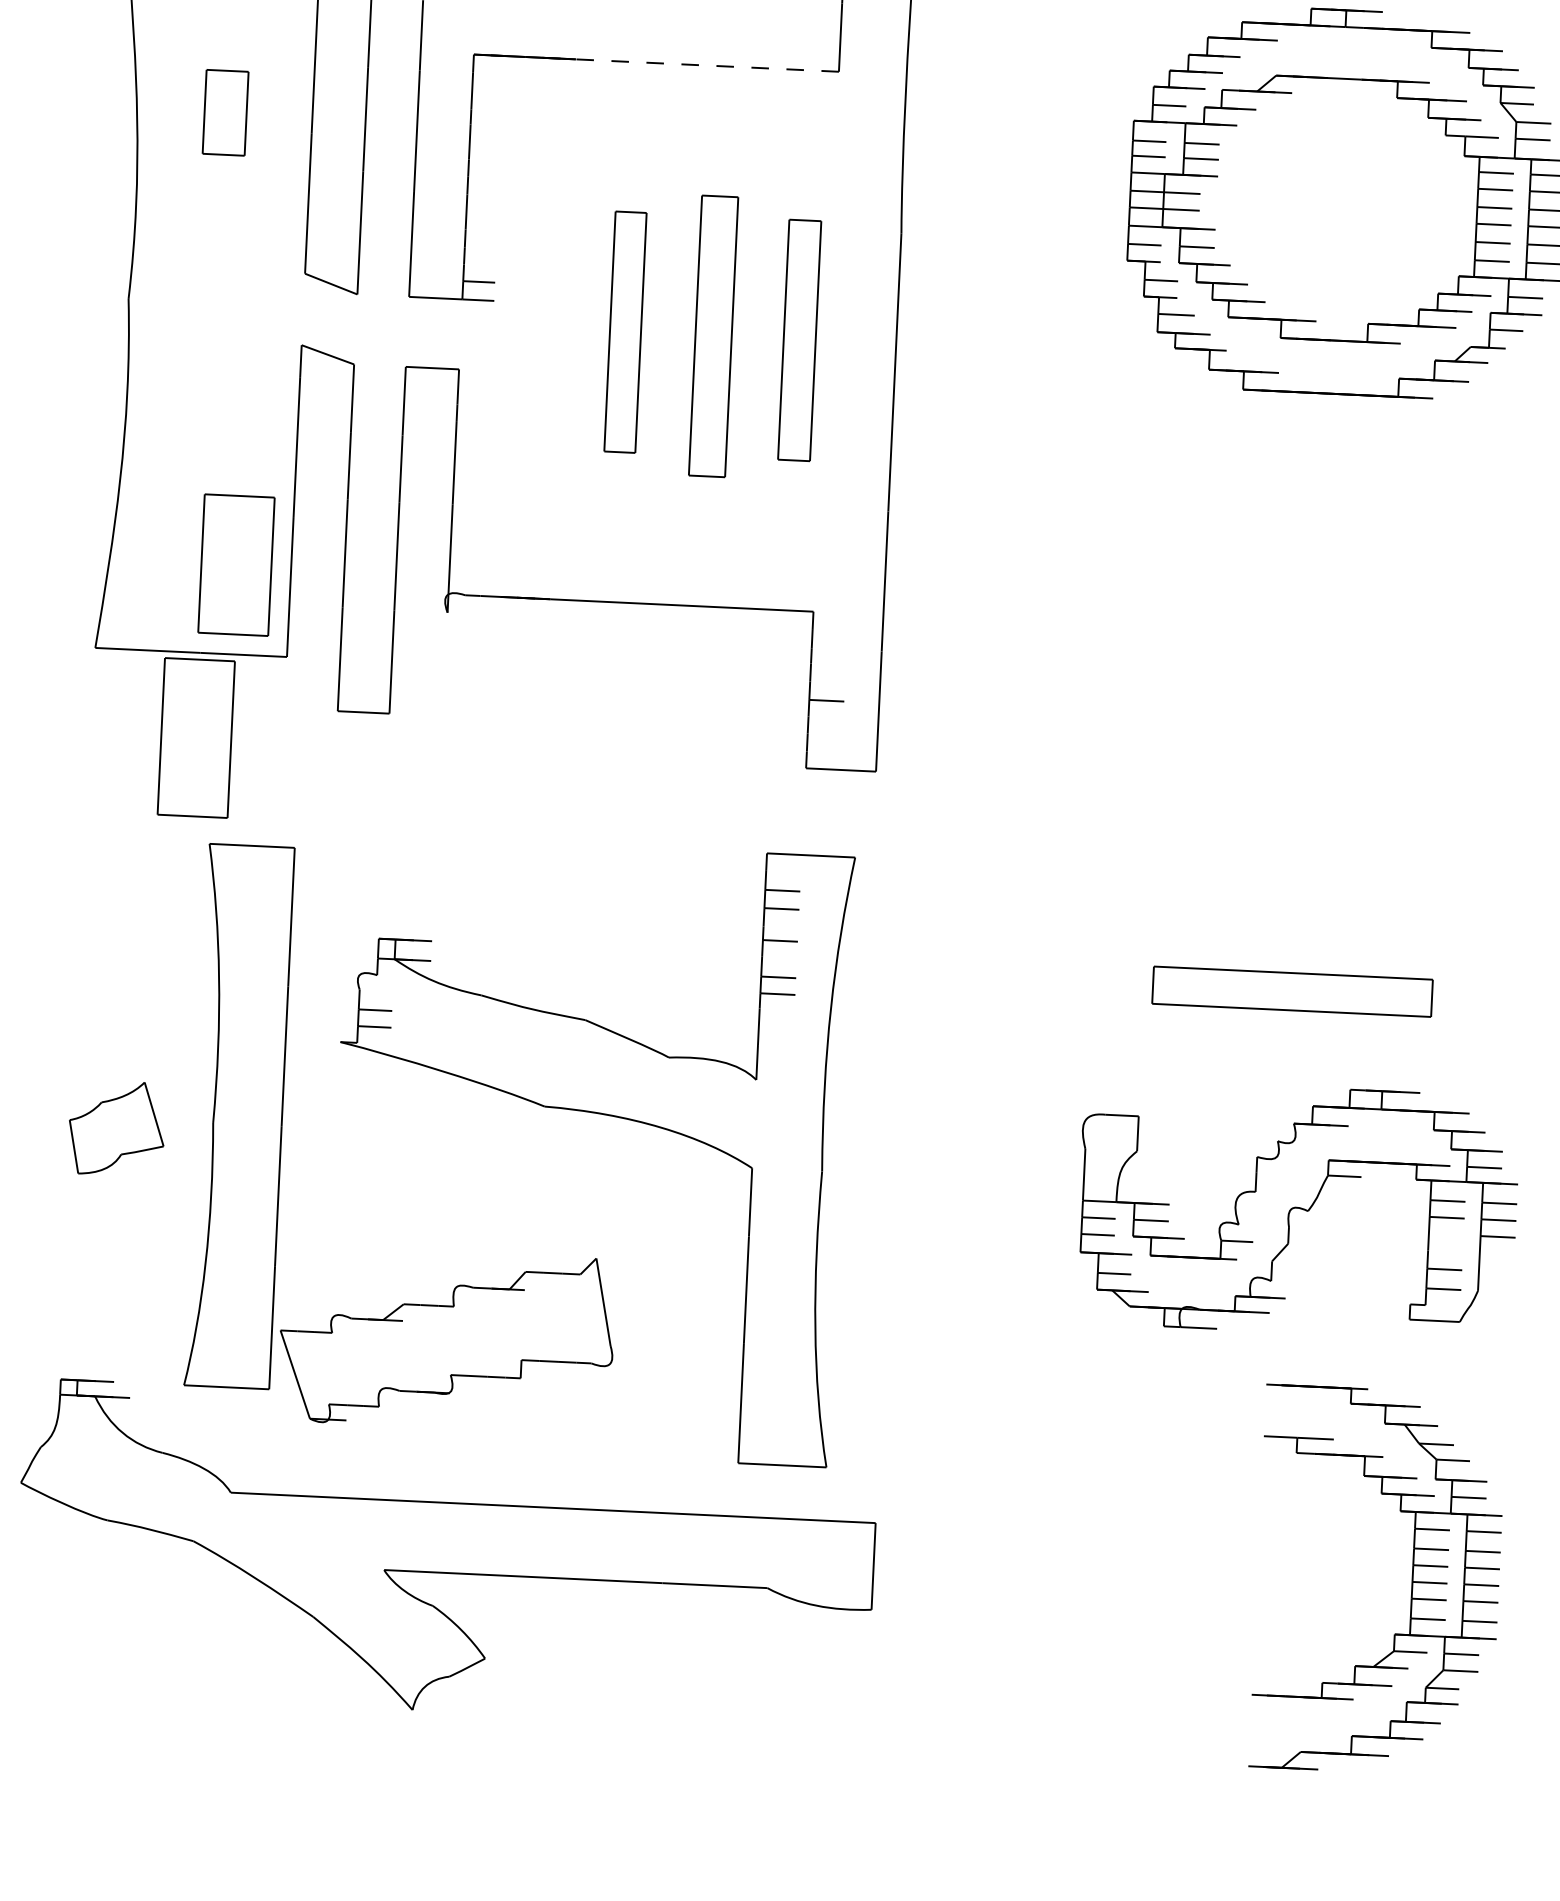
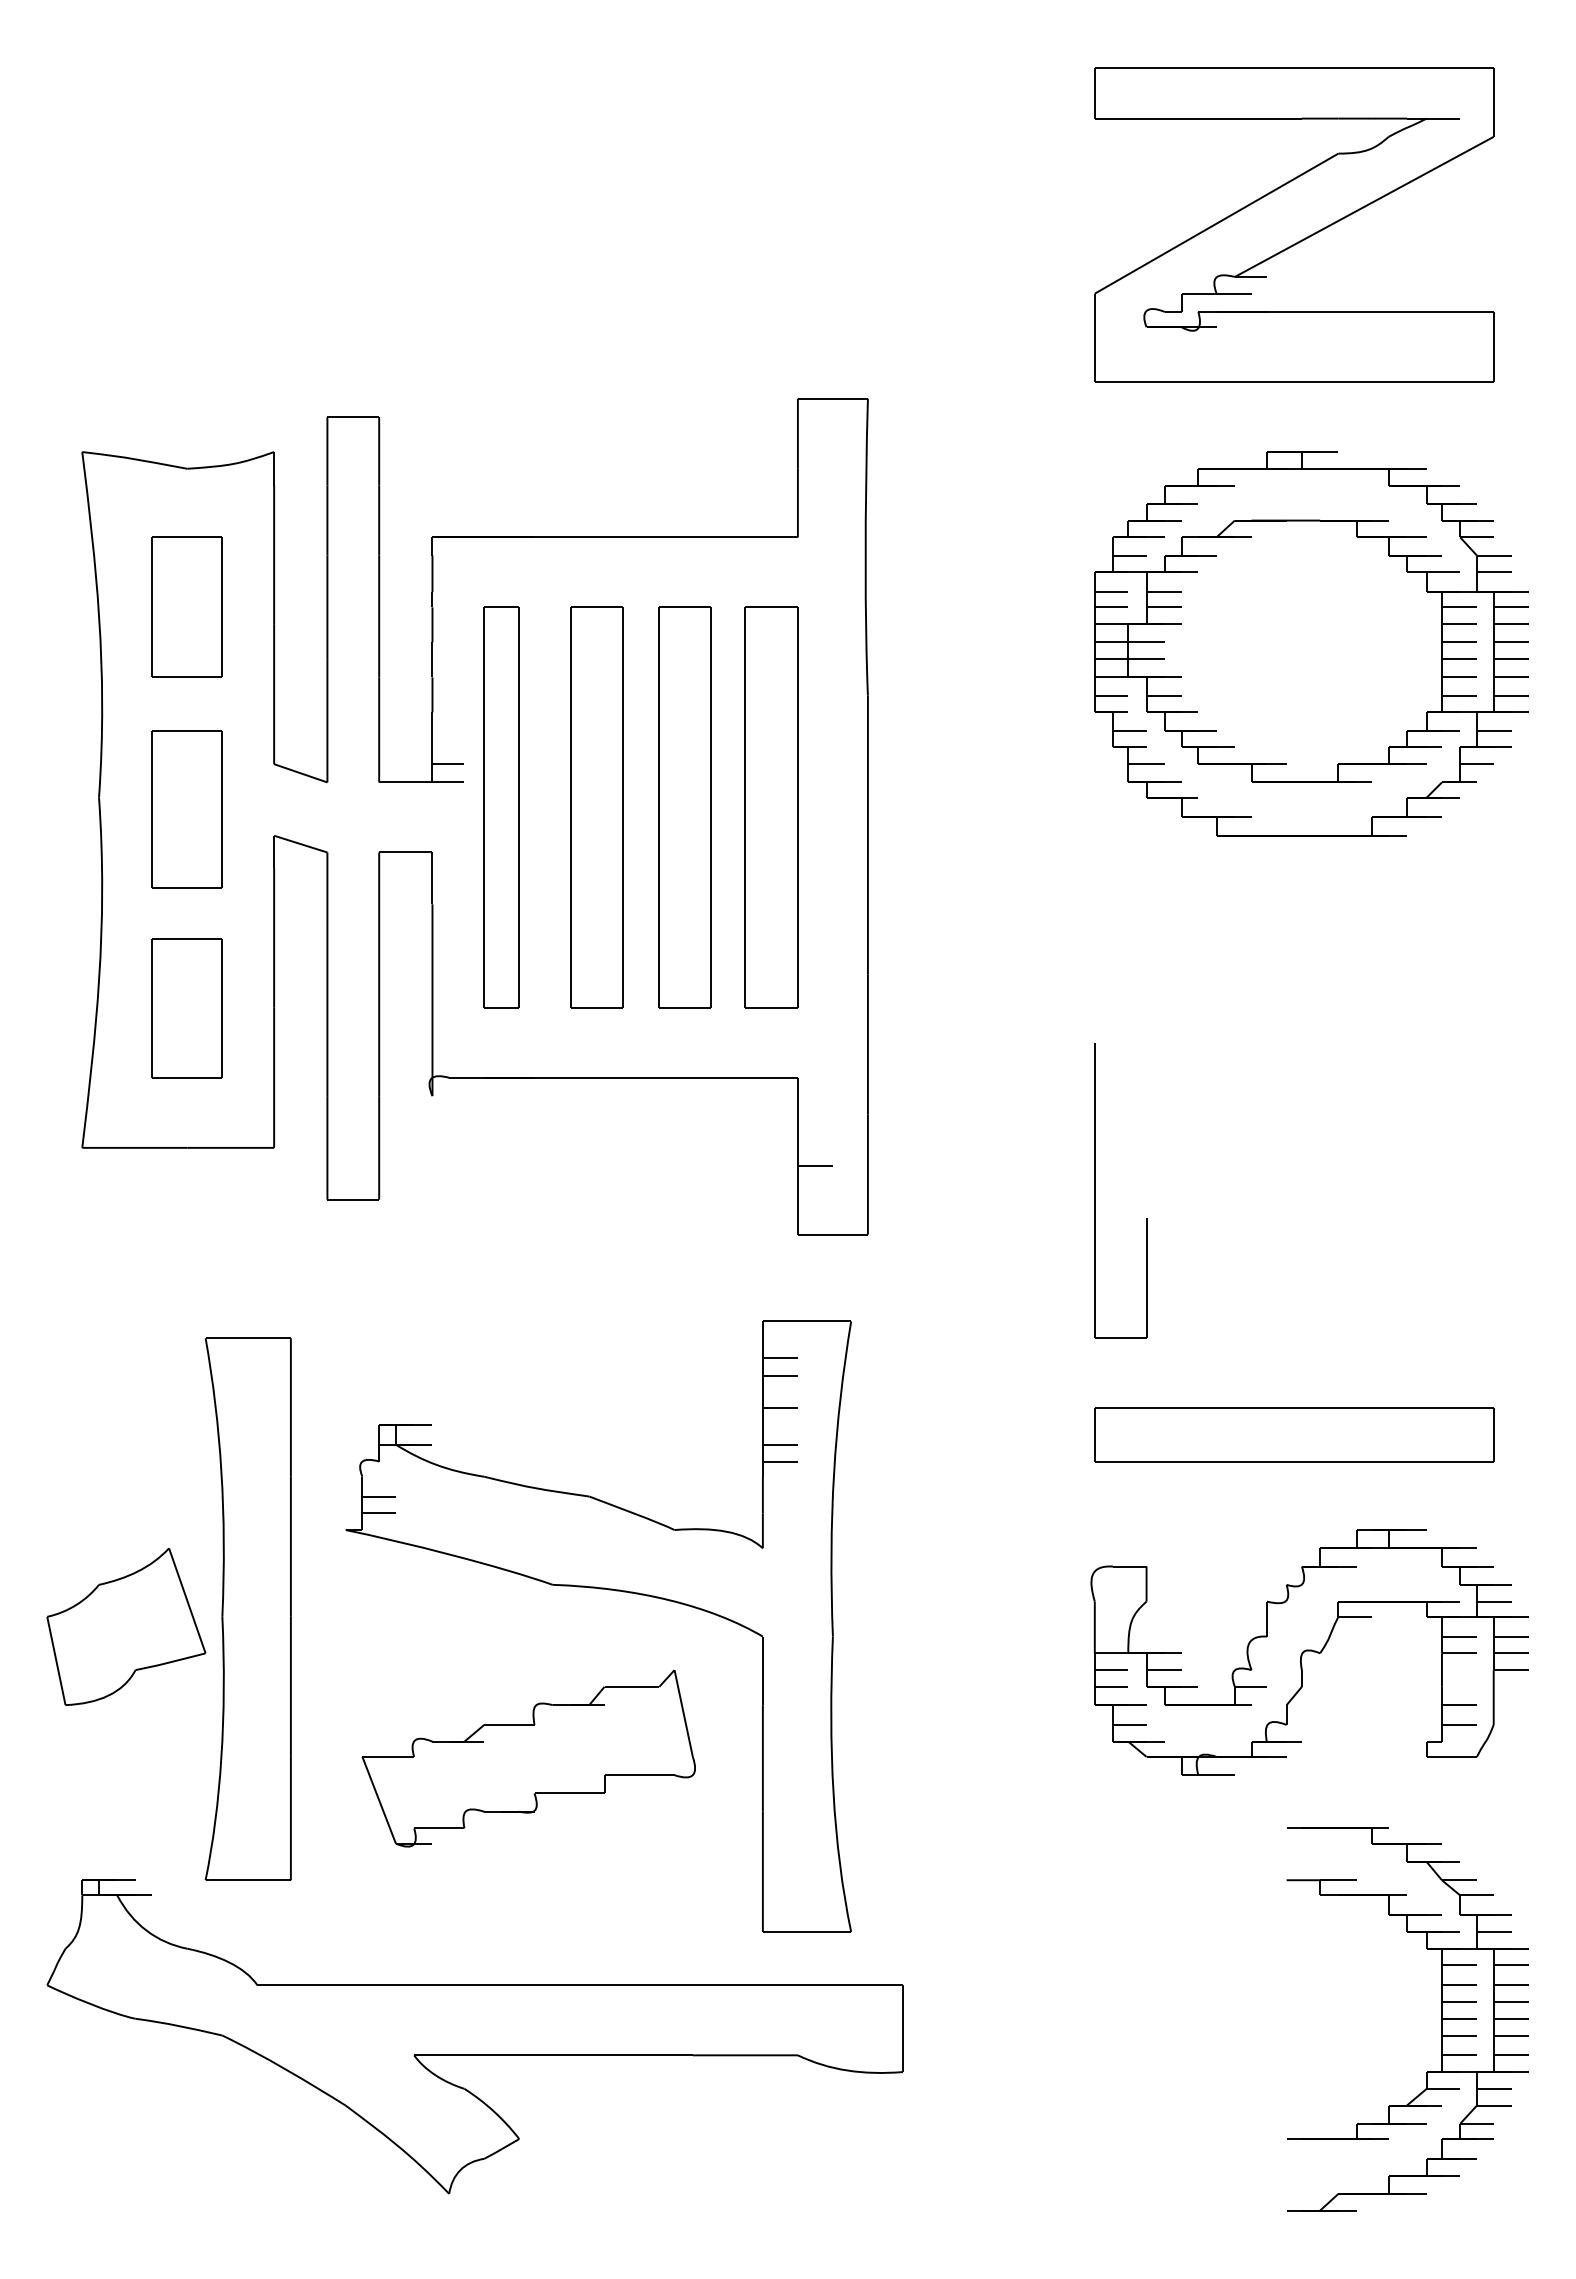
line: (707, 65) -> (666, 537), dashed -> solid
part: (224, 112) -> (186, 606), size x1.67
part: (530, 327) -> (501, 807), added
part: (625, 332) -> (596, 807), size x1.67
part: (712, 336) -> (684, 807), size x1.43
part: (799, 340) -> (771, 807), size x1.67
part: (235, 565) -> (186, 1008), moved
part: (195, 738) -> (186, 809), moved
part: (1105, 738) -> (1095, 1190), added
part: (1292, 991) -> (1294, 1434), size x1.43
part: (116, 1128) -> (126, 1626), size x1.67
part: (446, 1339) -> (528, 1758), moved

